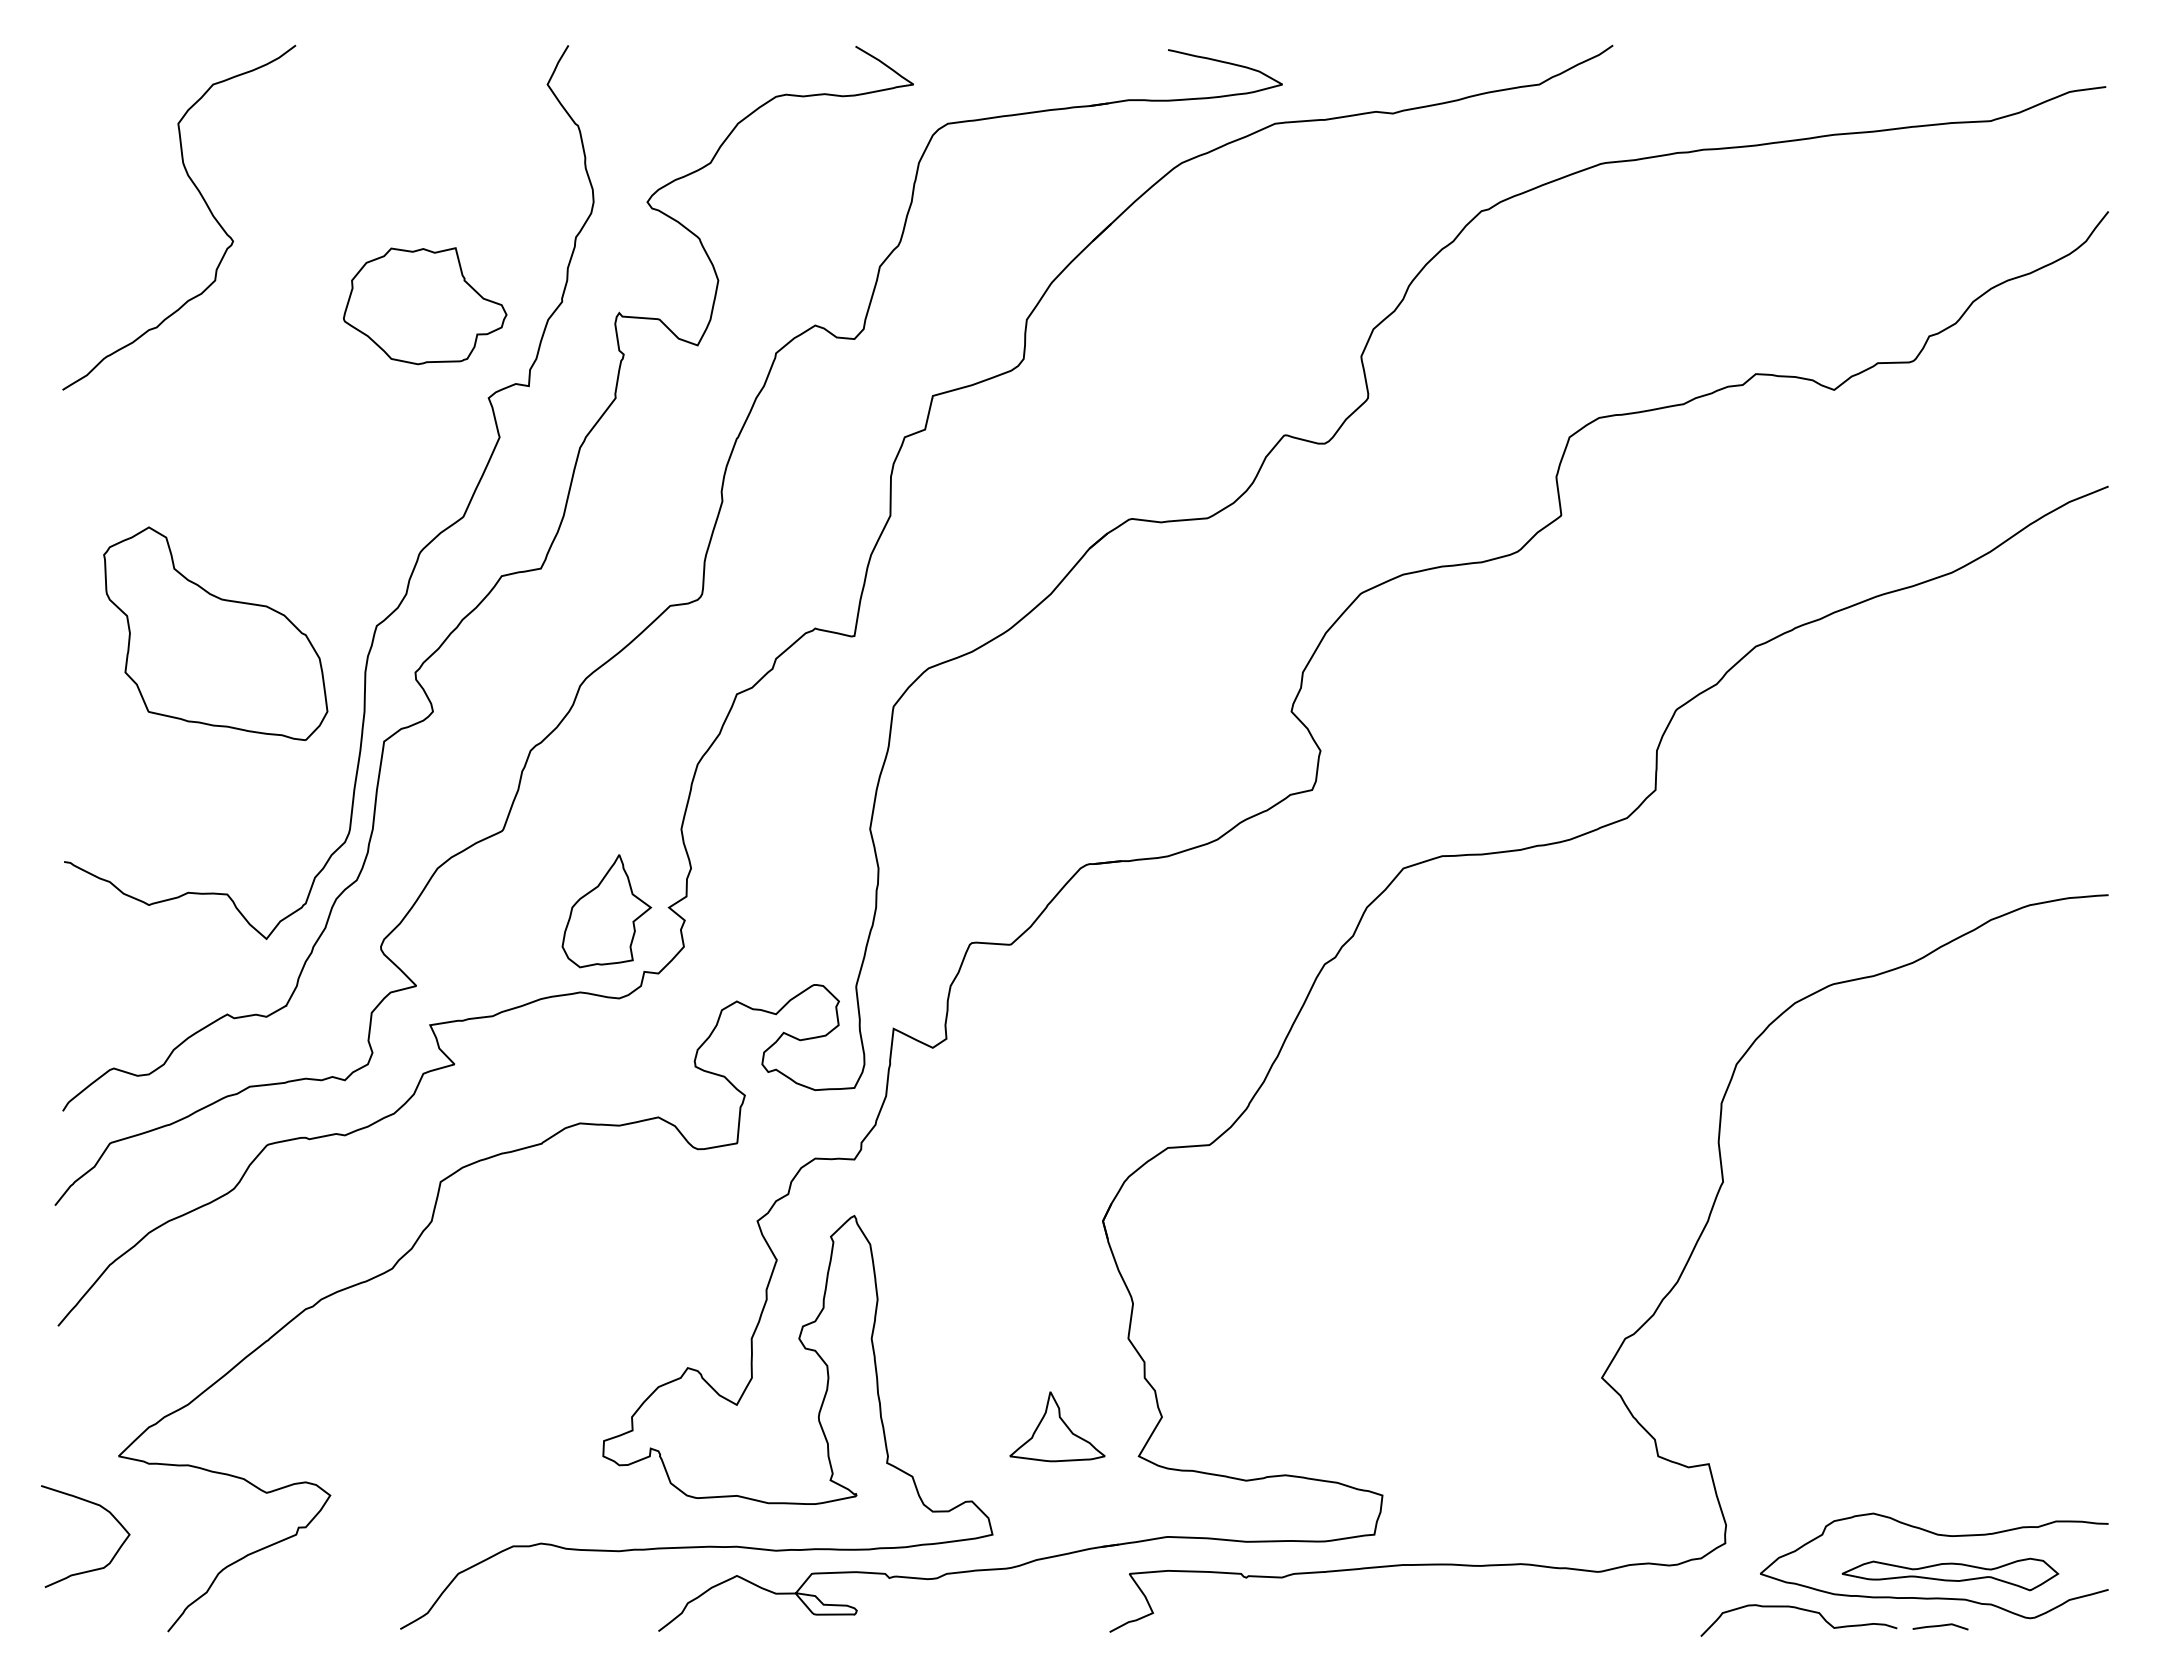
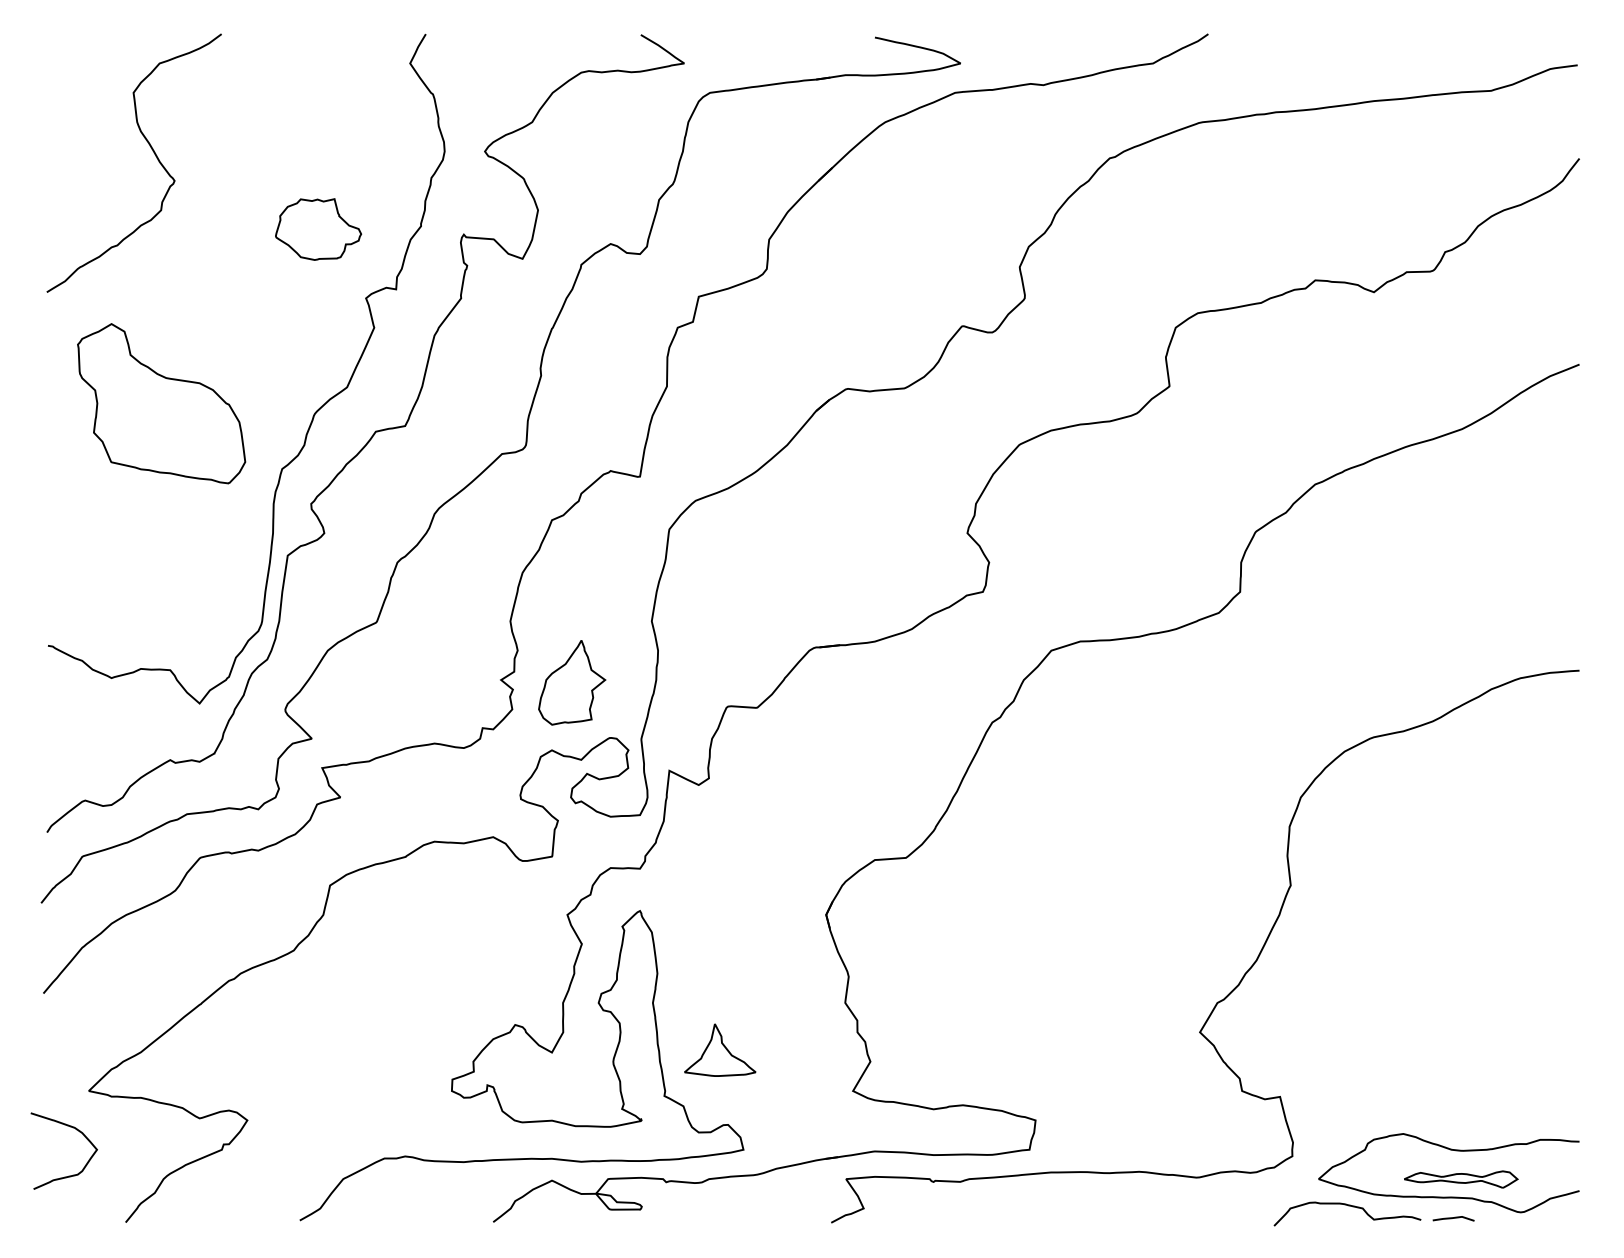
part: (425, 306) -> (318, 229), size x0.7
part: (215, 633) -> (161, 403), moved
part: (606, 911) -> (571, 682), moved
part: (1057, 1426) -> (720, 1049), moved
part: (1950, 1574) -> (1461, 1179), size x0.7

